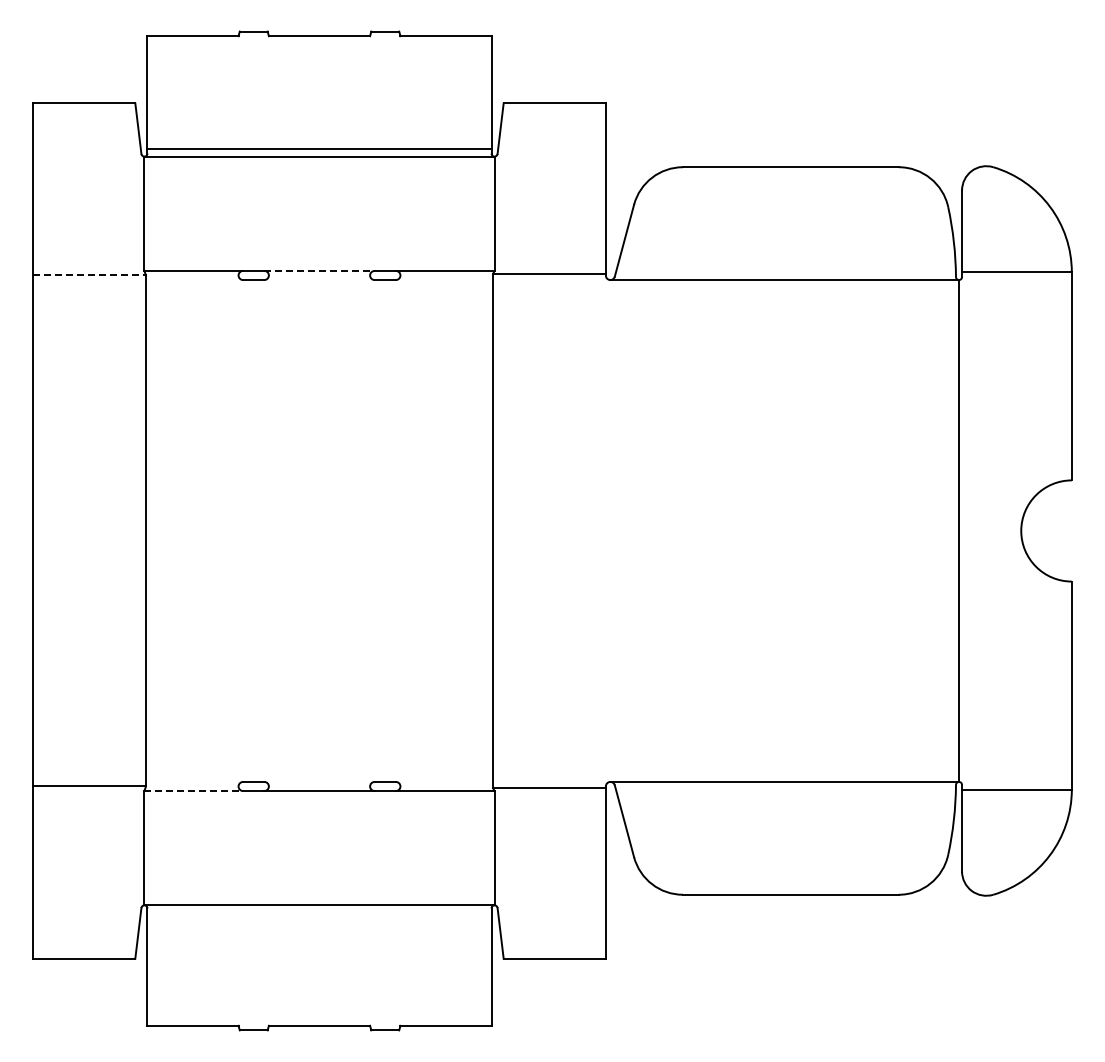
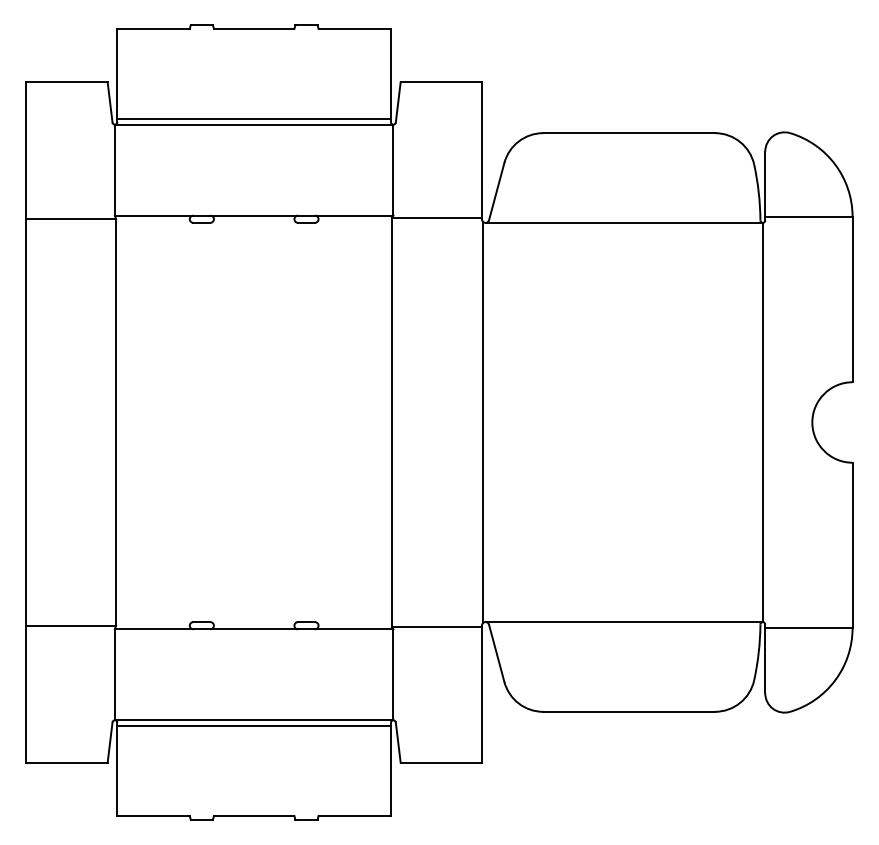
line: (320, 270) -> (254, 215), dashed -> solid
line: (90, 275) -> (72, 219), dashed -> solid
line: (607, 530) -> (483, 422), added
line: (194, 791) -> (154, 629), dashed -> solid
line: (319, 912) -> (254, 725), added

